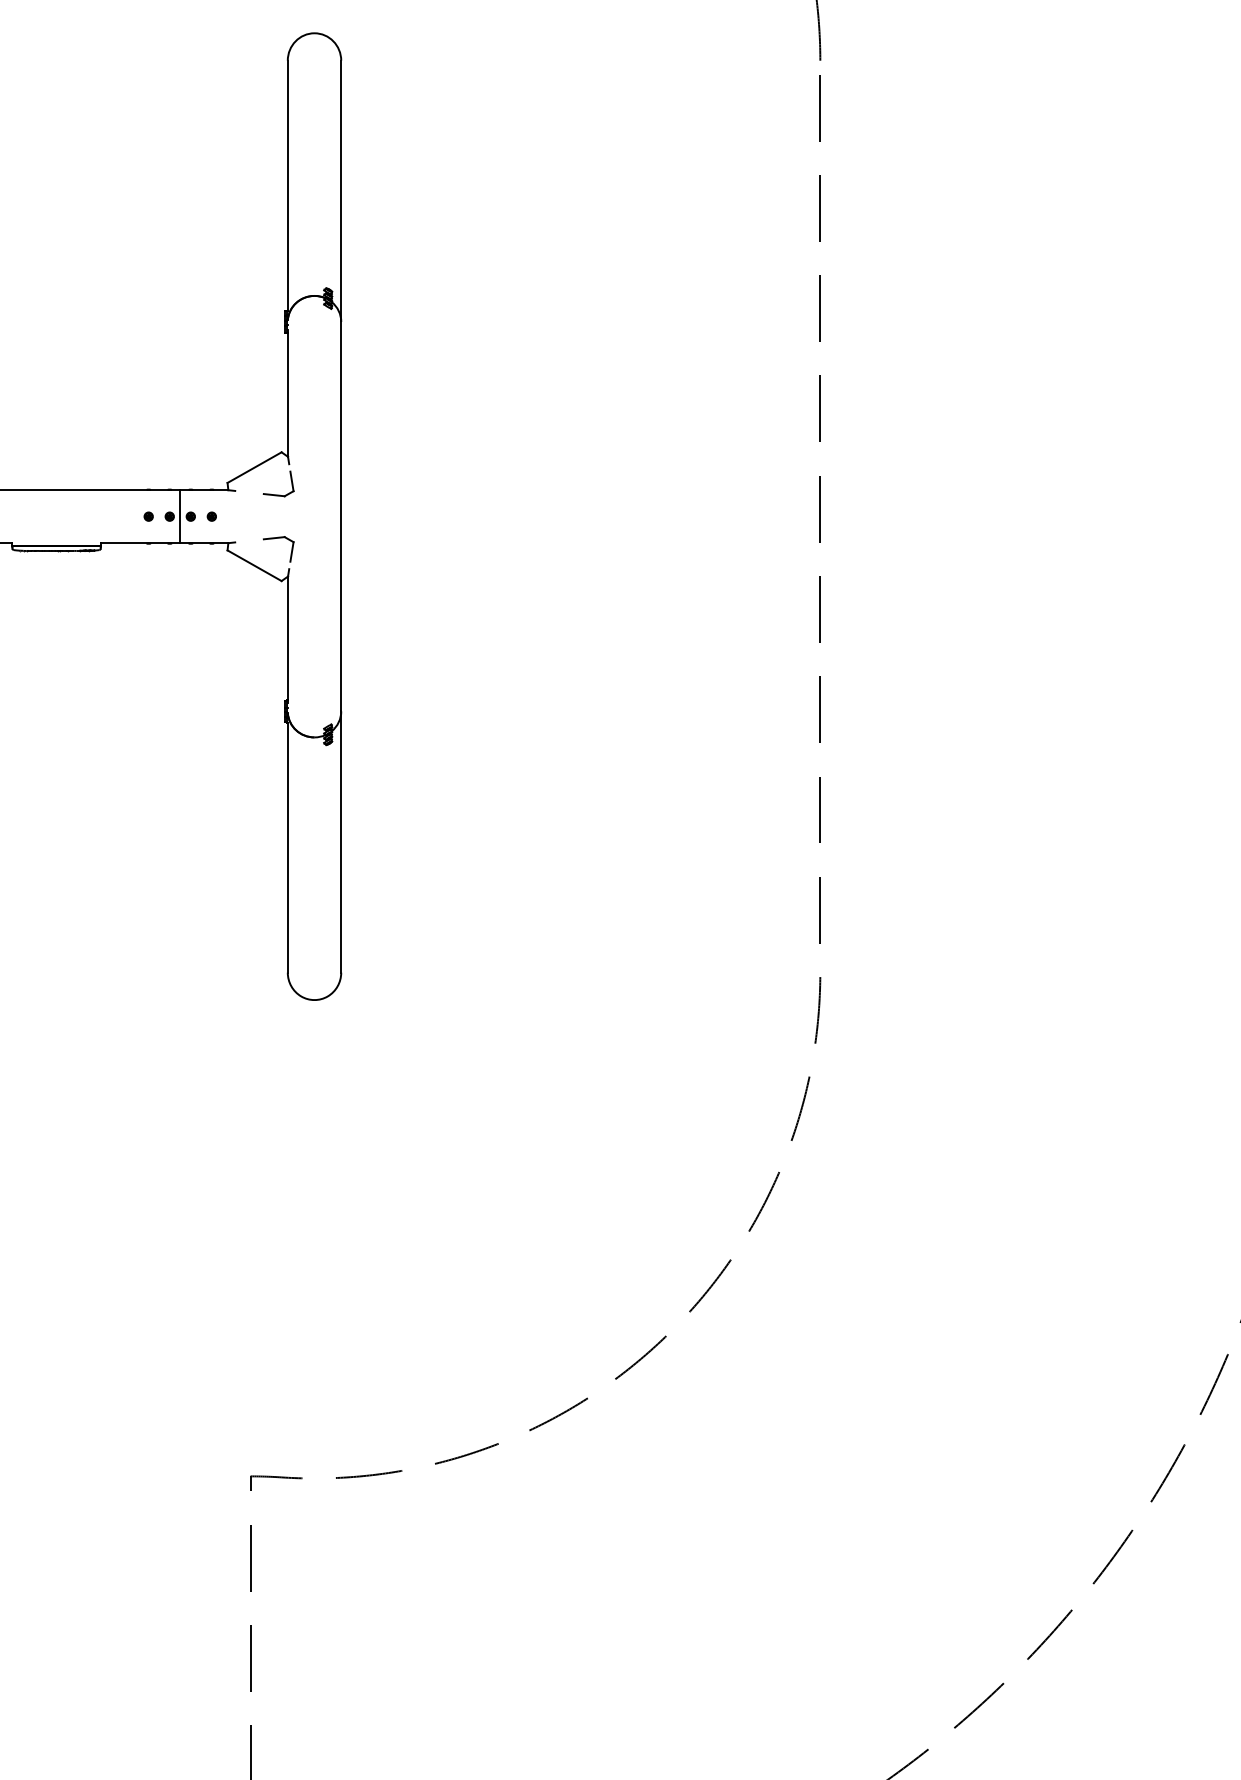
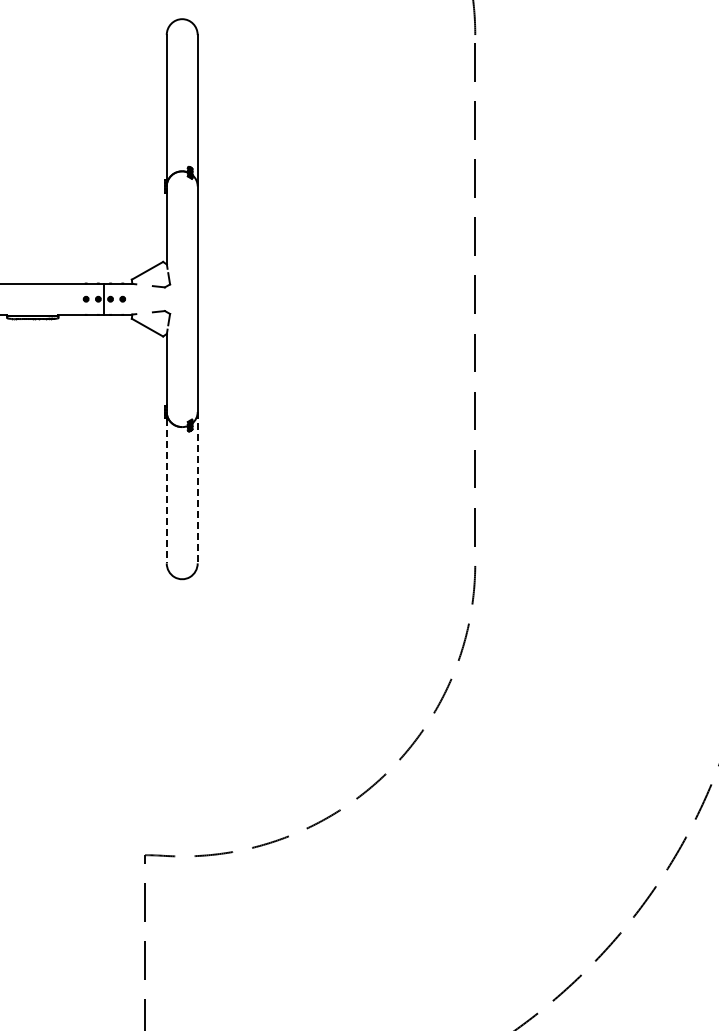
line: (340, 841) -> (197, 487), solid -> dashed
line: (287, 848) -> (166, 491), solid -> dashed

